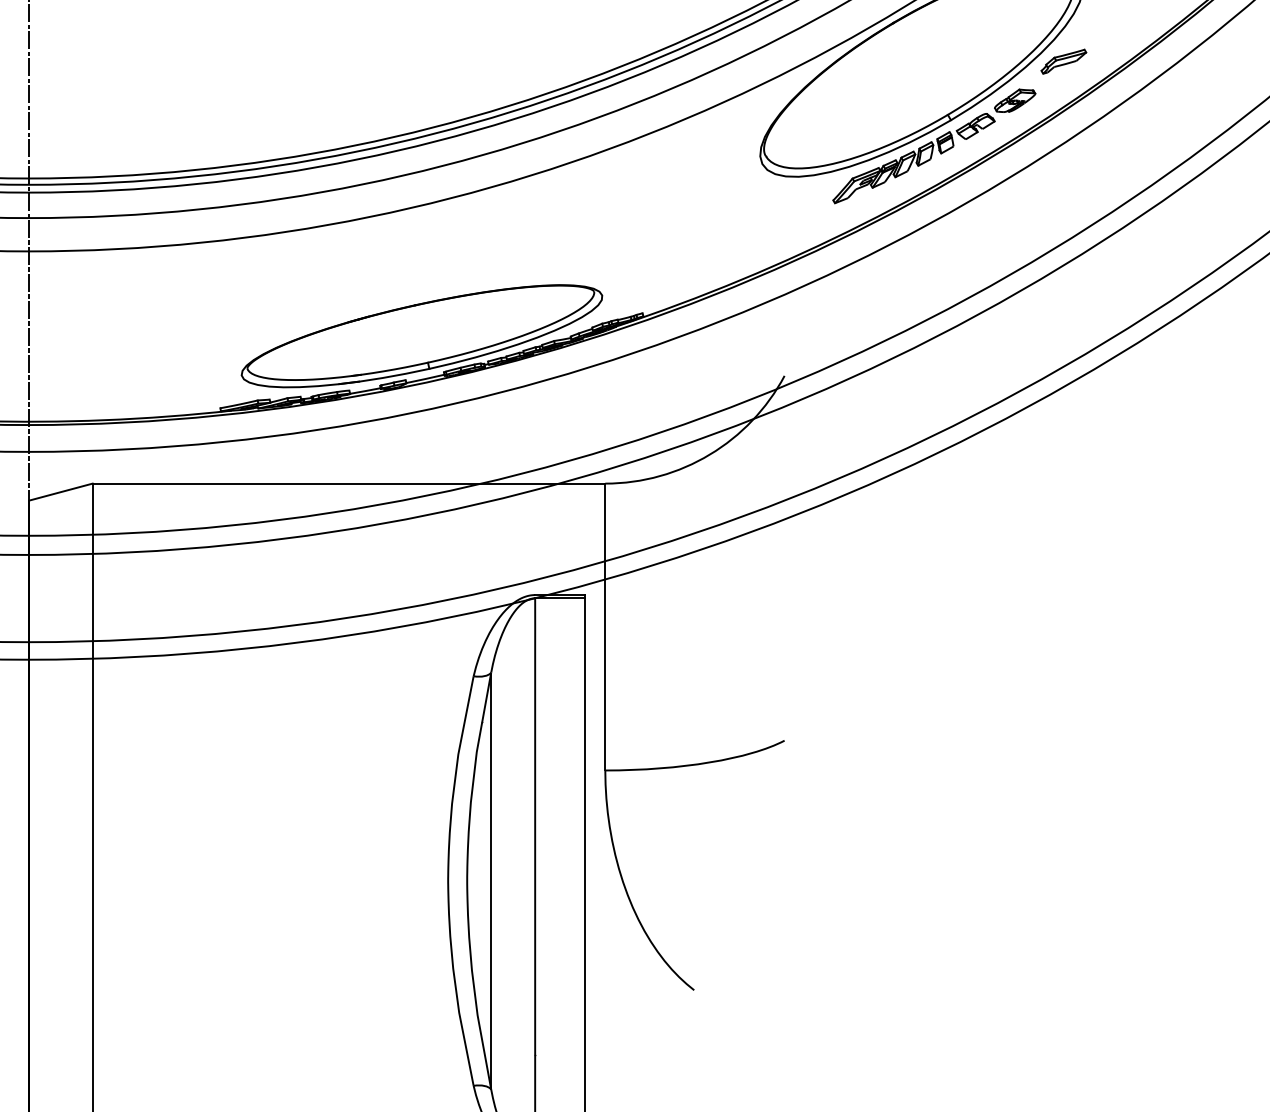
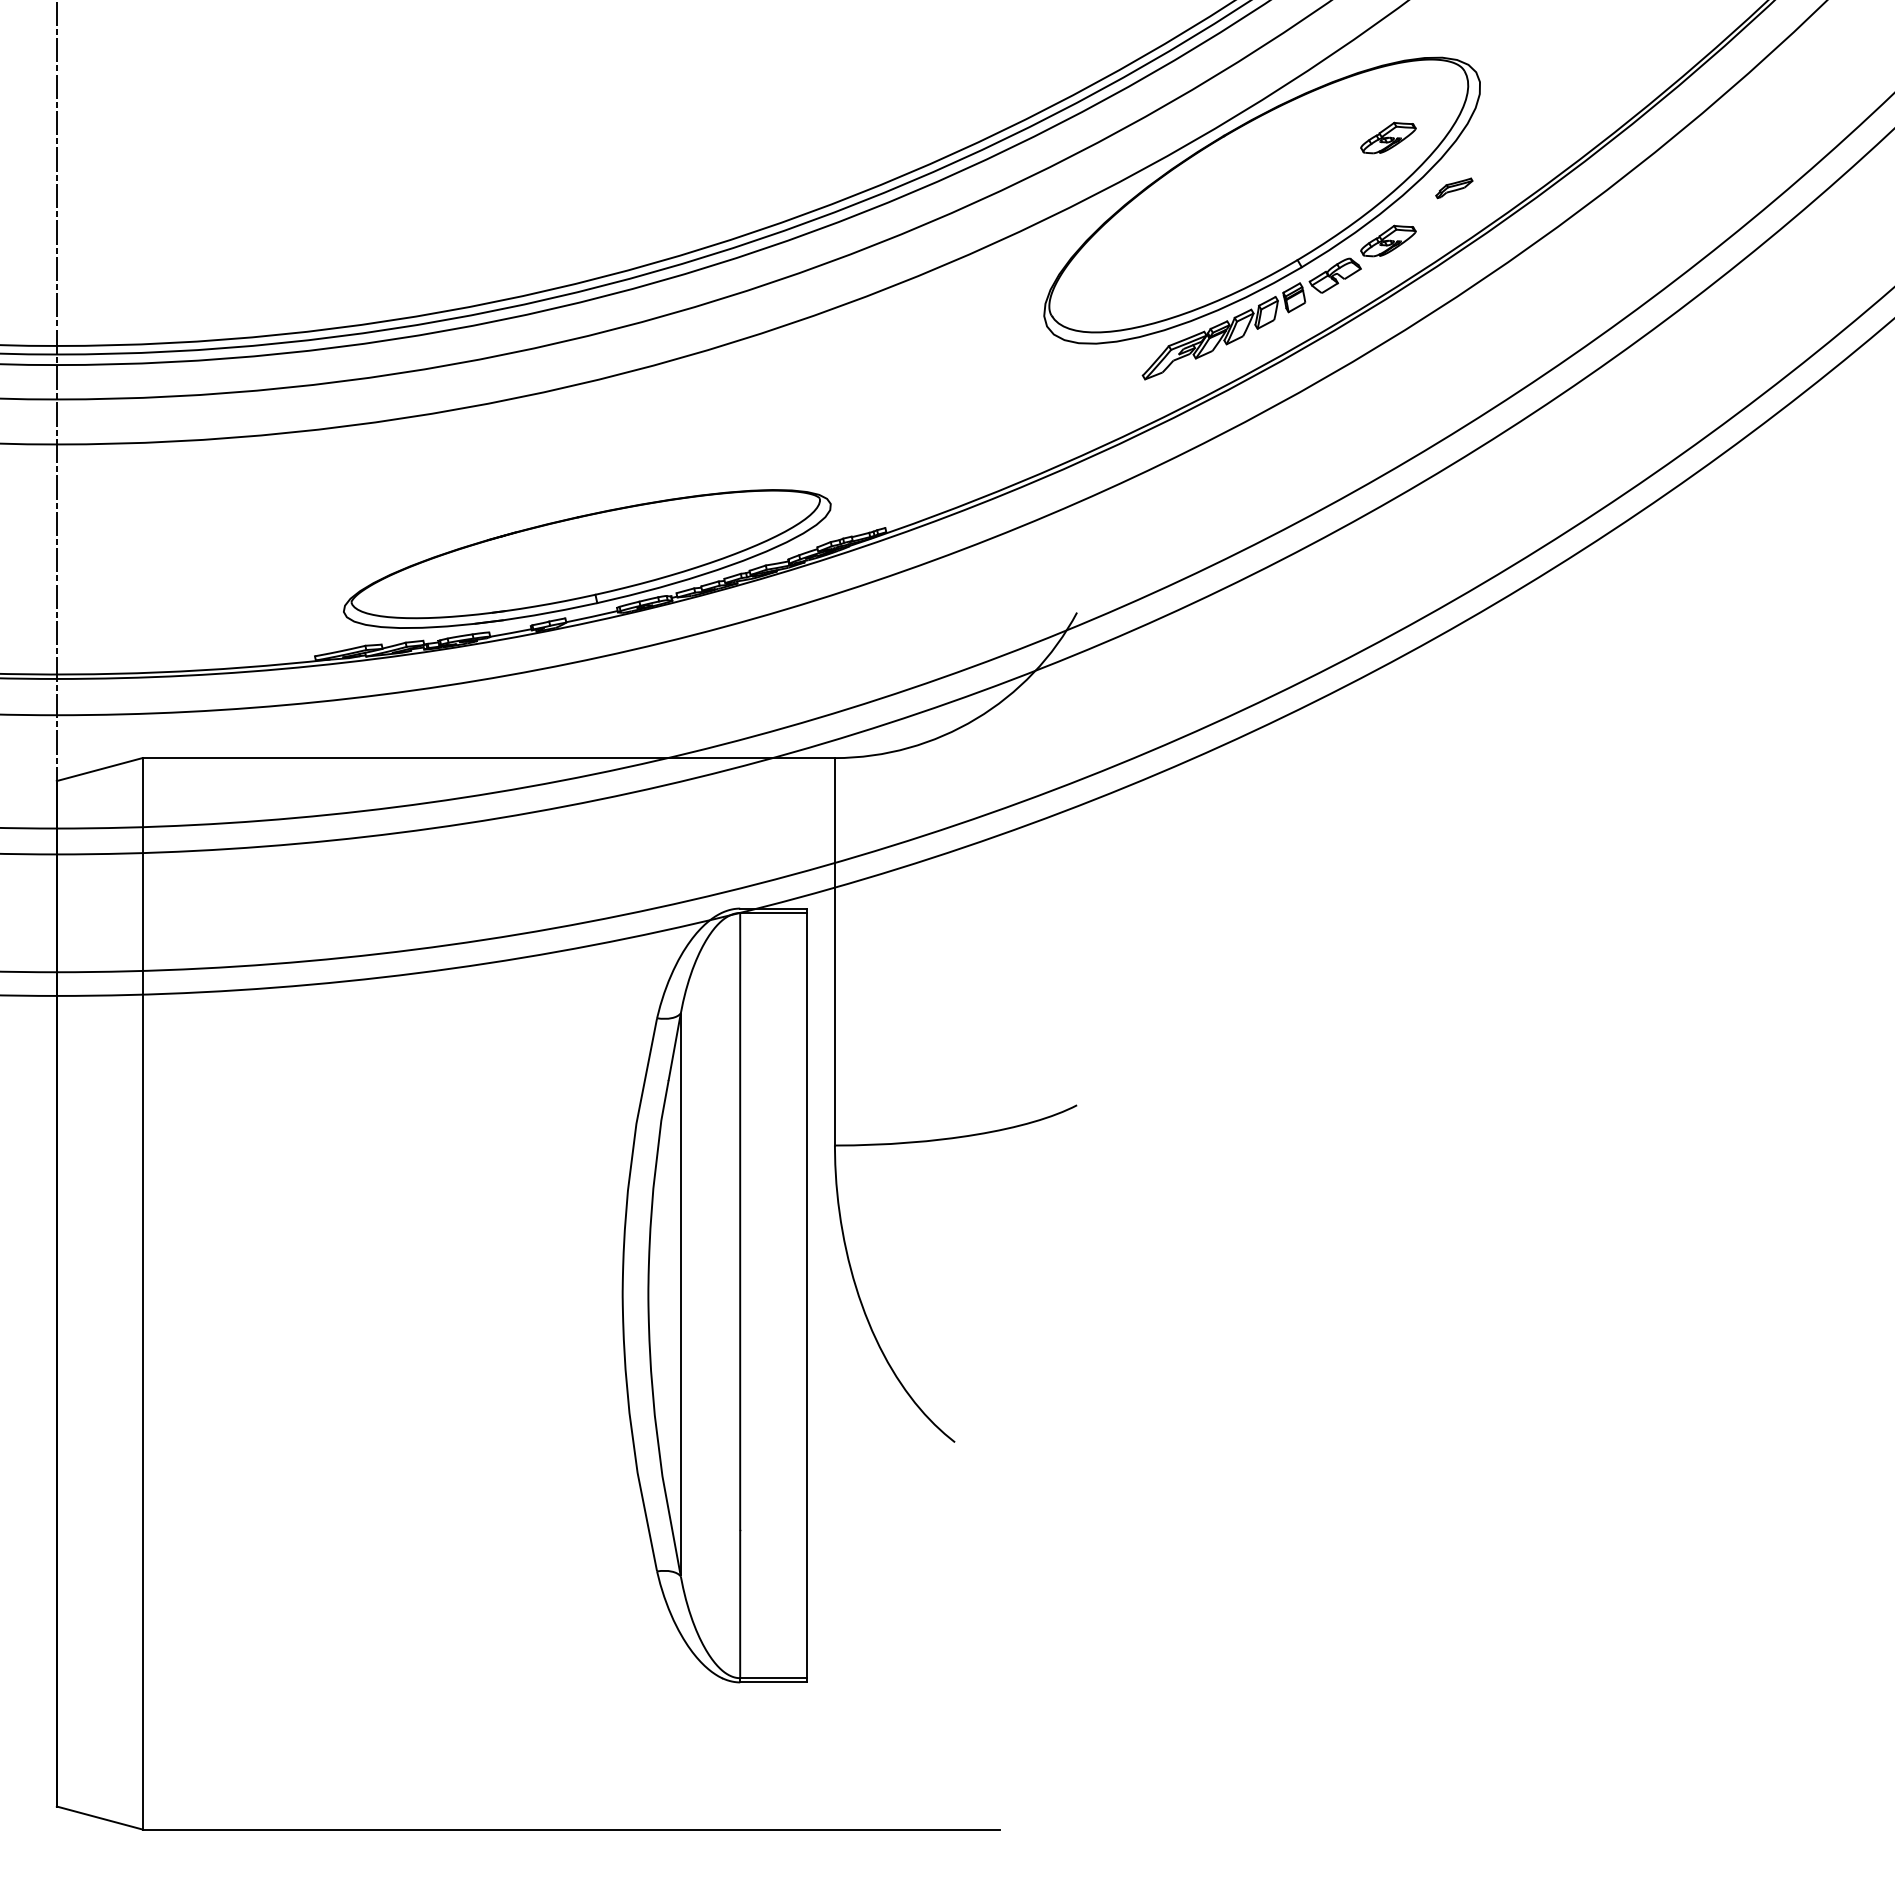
part: (1015, 24) -> (1388, 137), added
part: (1064, 61) -> (1454, 188), size x0.6

